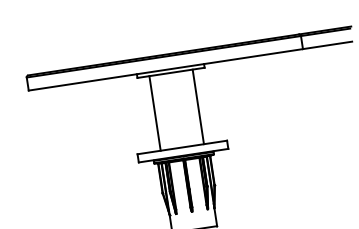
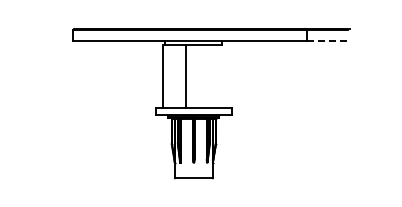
line: (327, 45) -> (327, 41), solid -> dashed
line: (198, 107) -> (186, 76), moved
line: (155, 113) -> (163, 76), moved

